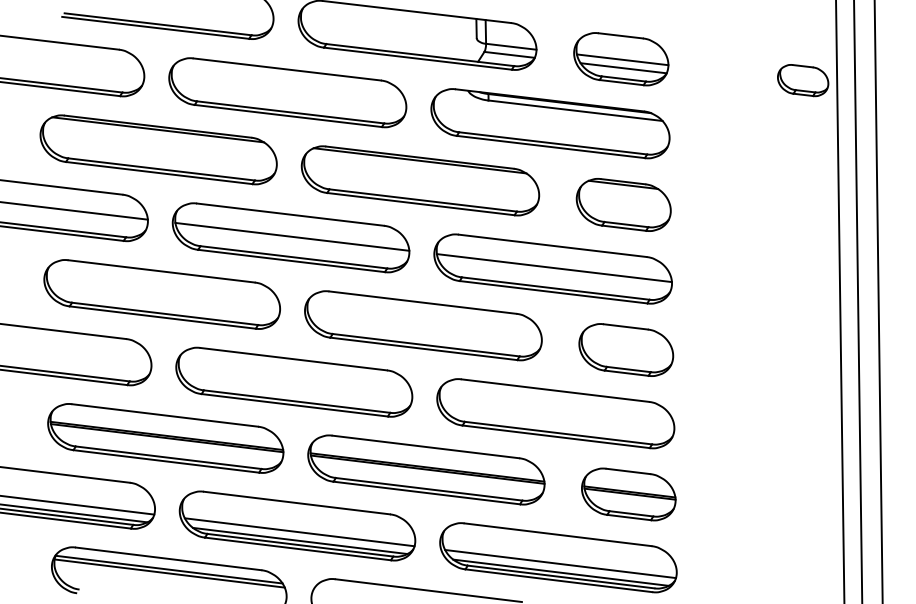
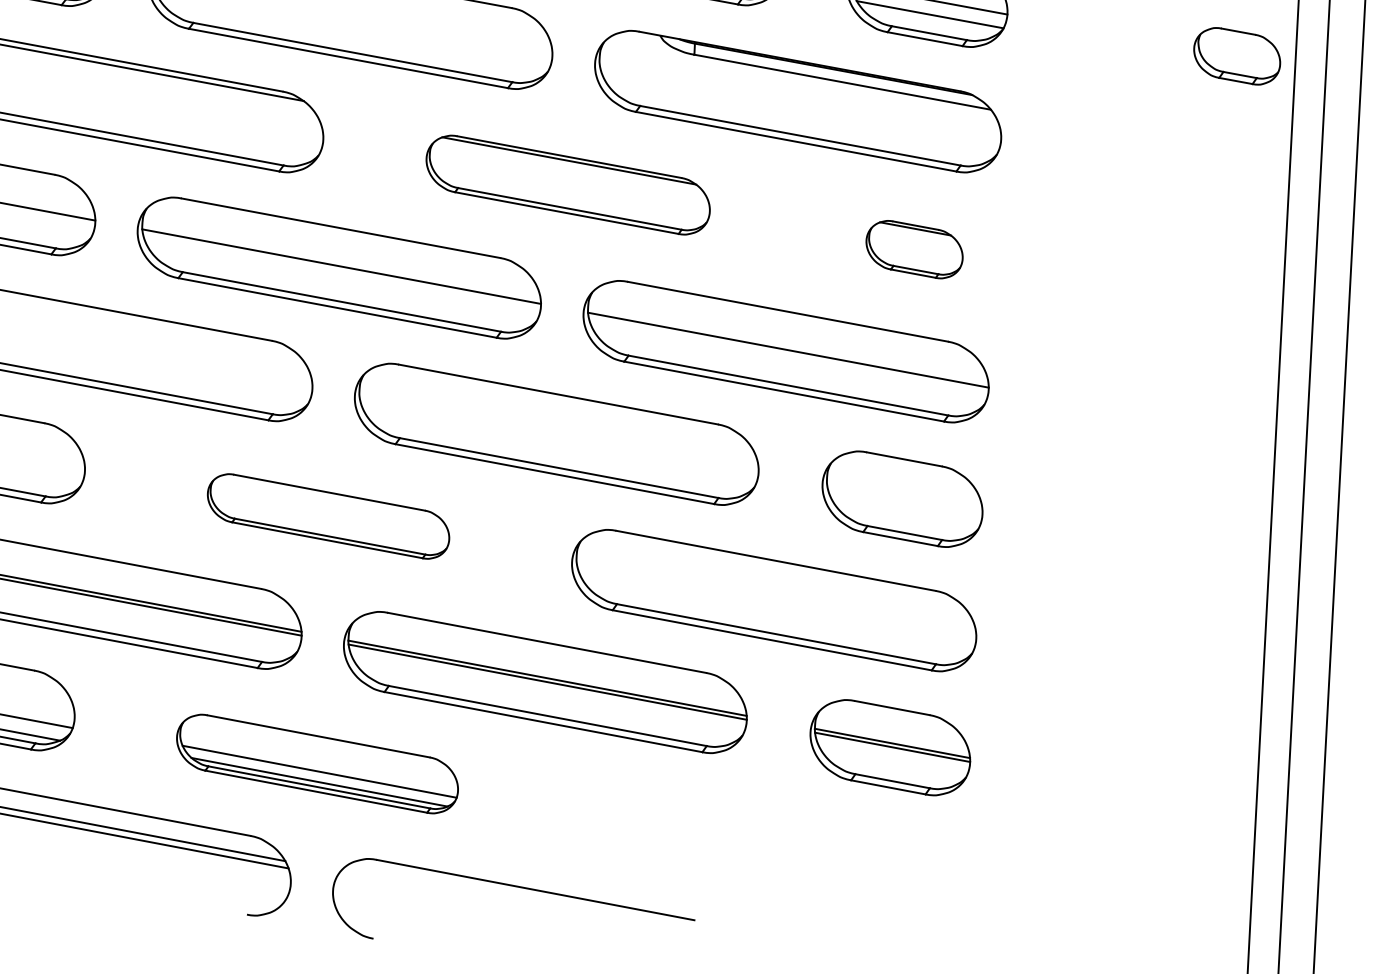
part: (420, 180) -> (568, 184), size x0.7
part: (623, 204) -> (914, 248), size x0.6
part: (294, 381) -> (328, 515), size x0.6
part: (297, 525) -> (317, 763), size x0.7
part: (558, 557) -> (762, 847), removed

